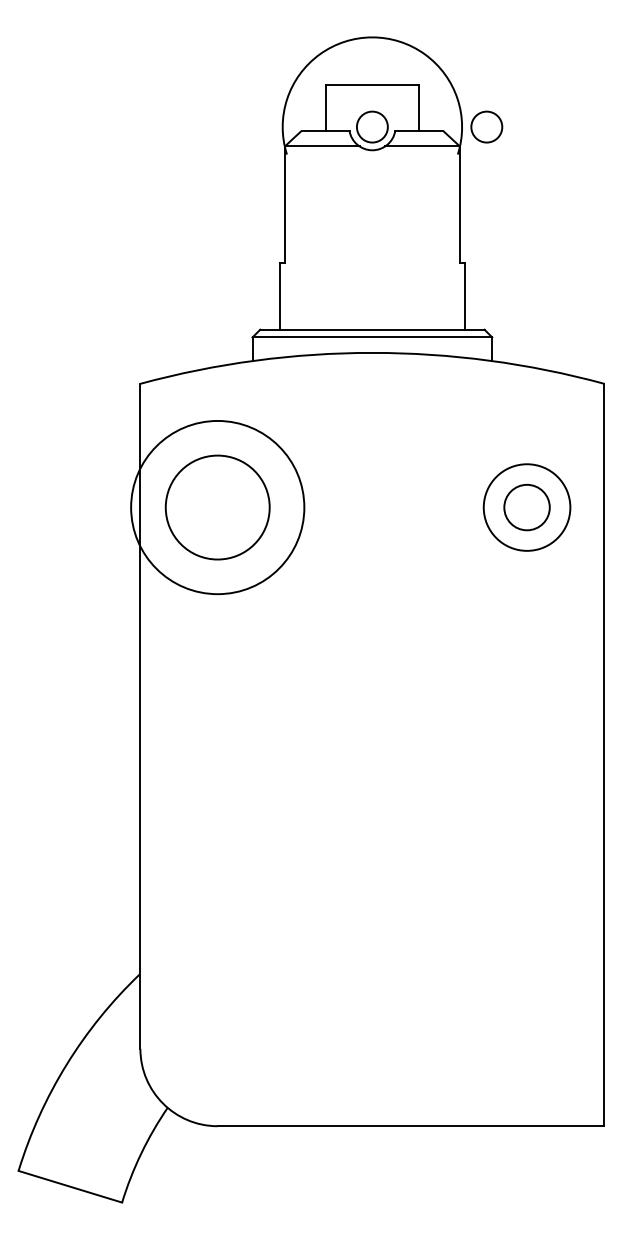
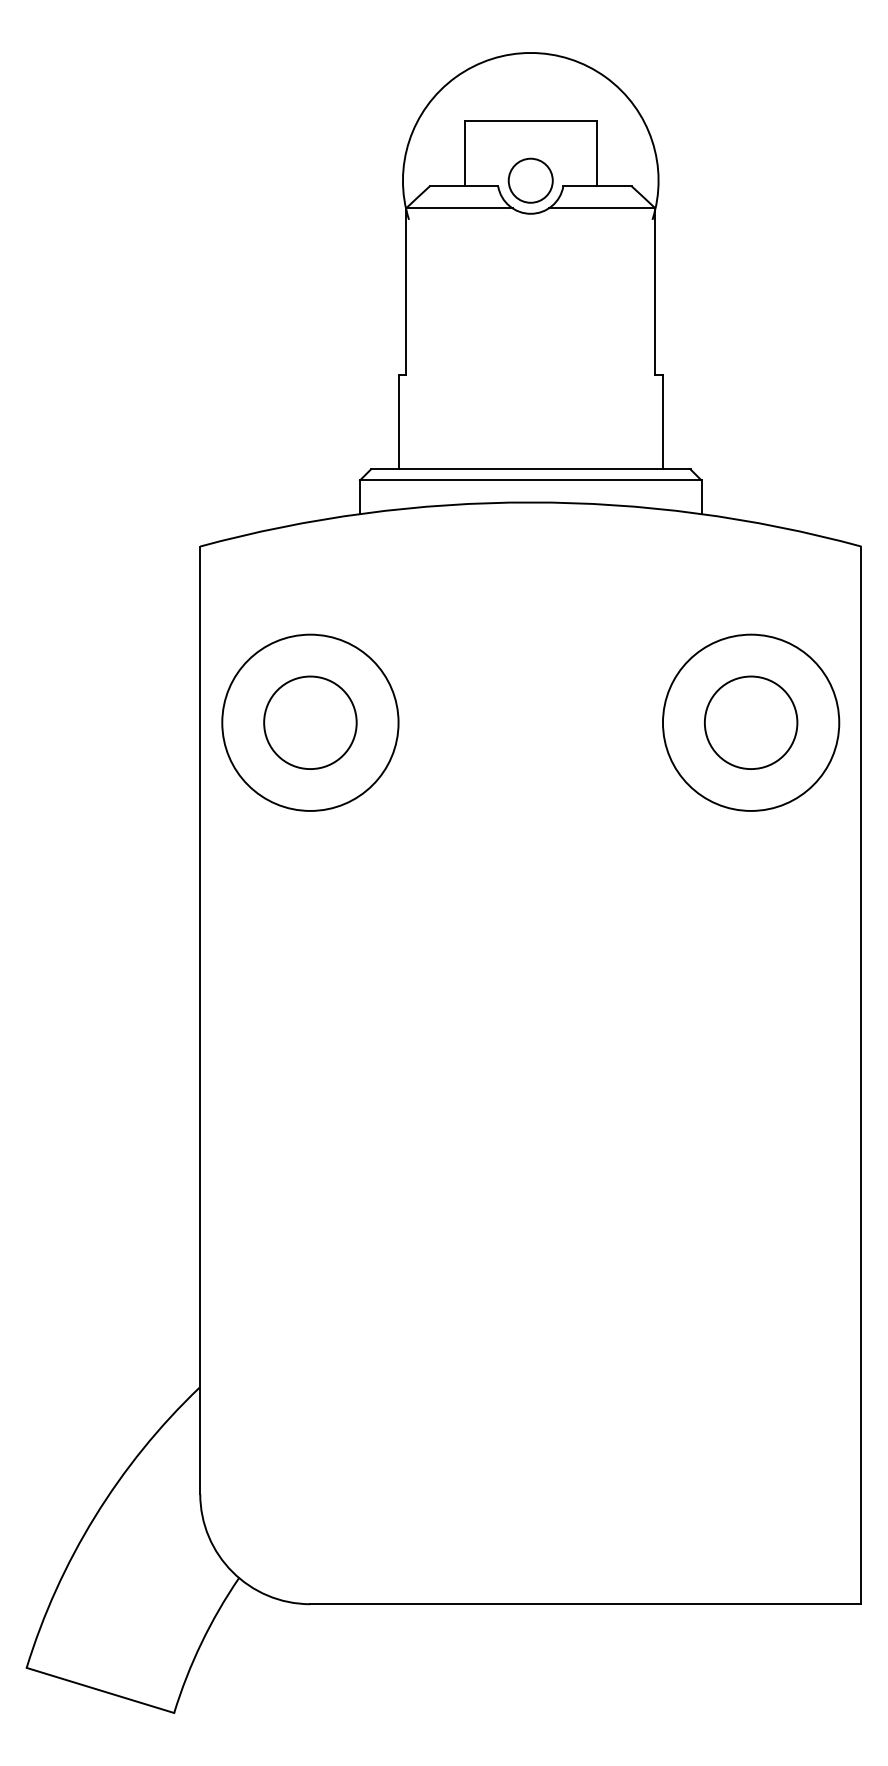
circle: (486, 126) -> (693, 180), removed
circle: (217, 507) -> (310, 722), size x0.62
circle: (217, 507) -> (310, 722), size x0.71
circle: (526, 507) -> (750, 722), size x1.43
circle: (526, 507) -> (750, 722), size x1.43

